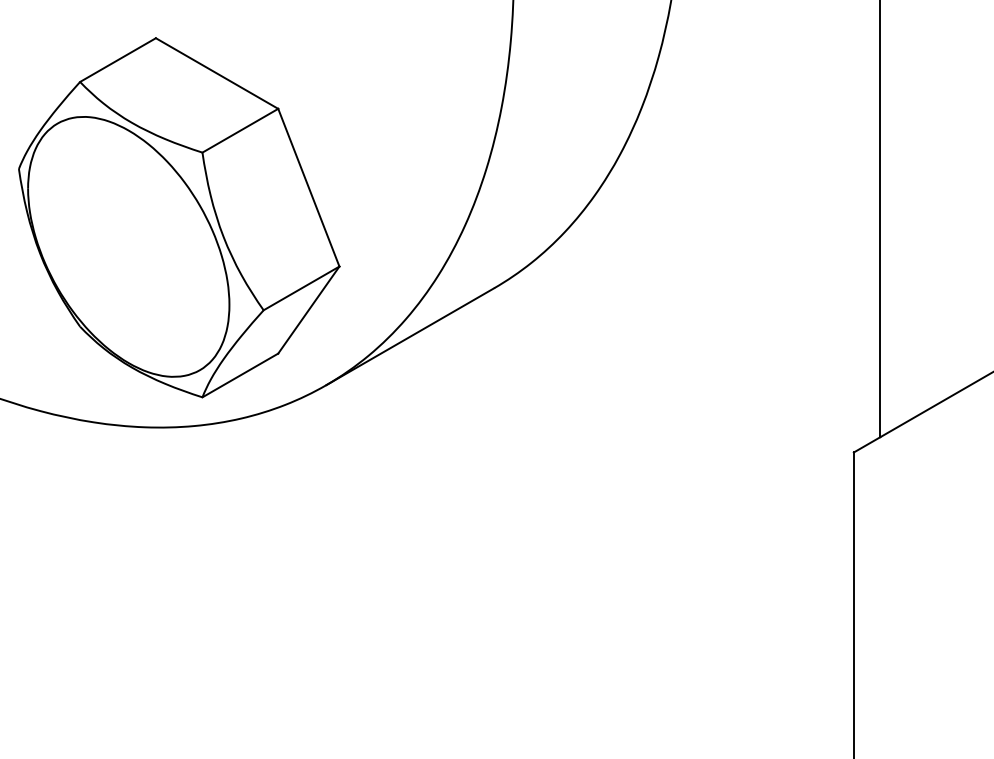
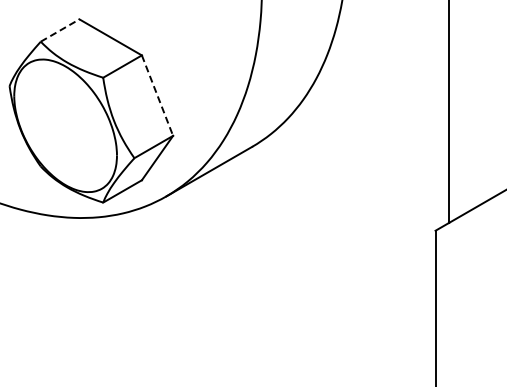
line: (118, 60) -> (60, 30), solid -> dashed
line: (308, 189) -> (157, 96), solid -> dashed

